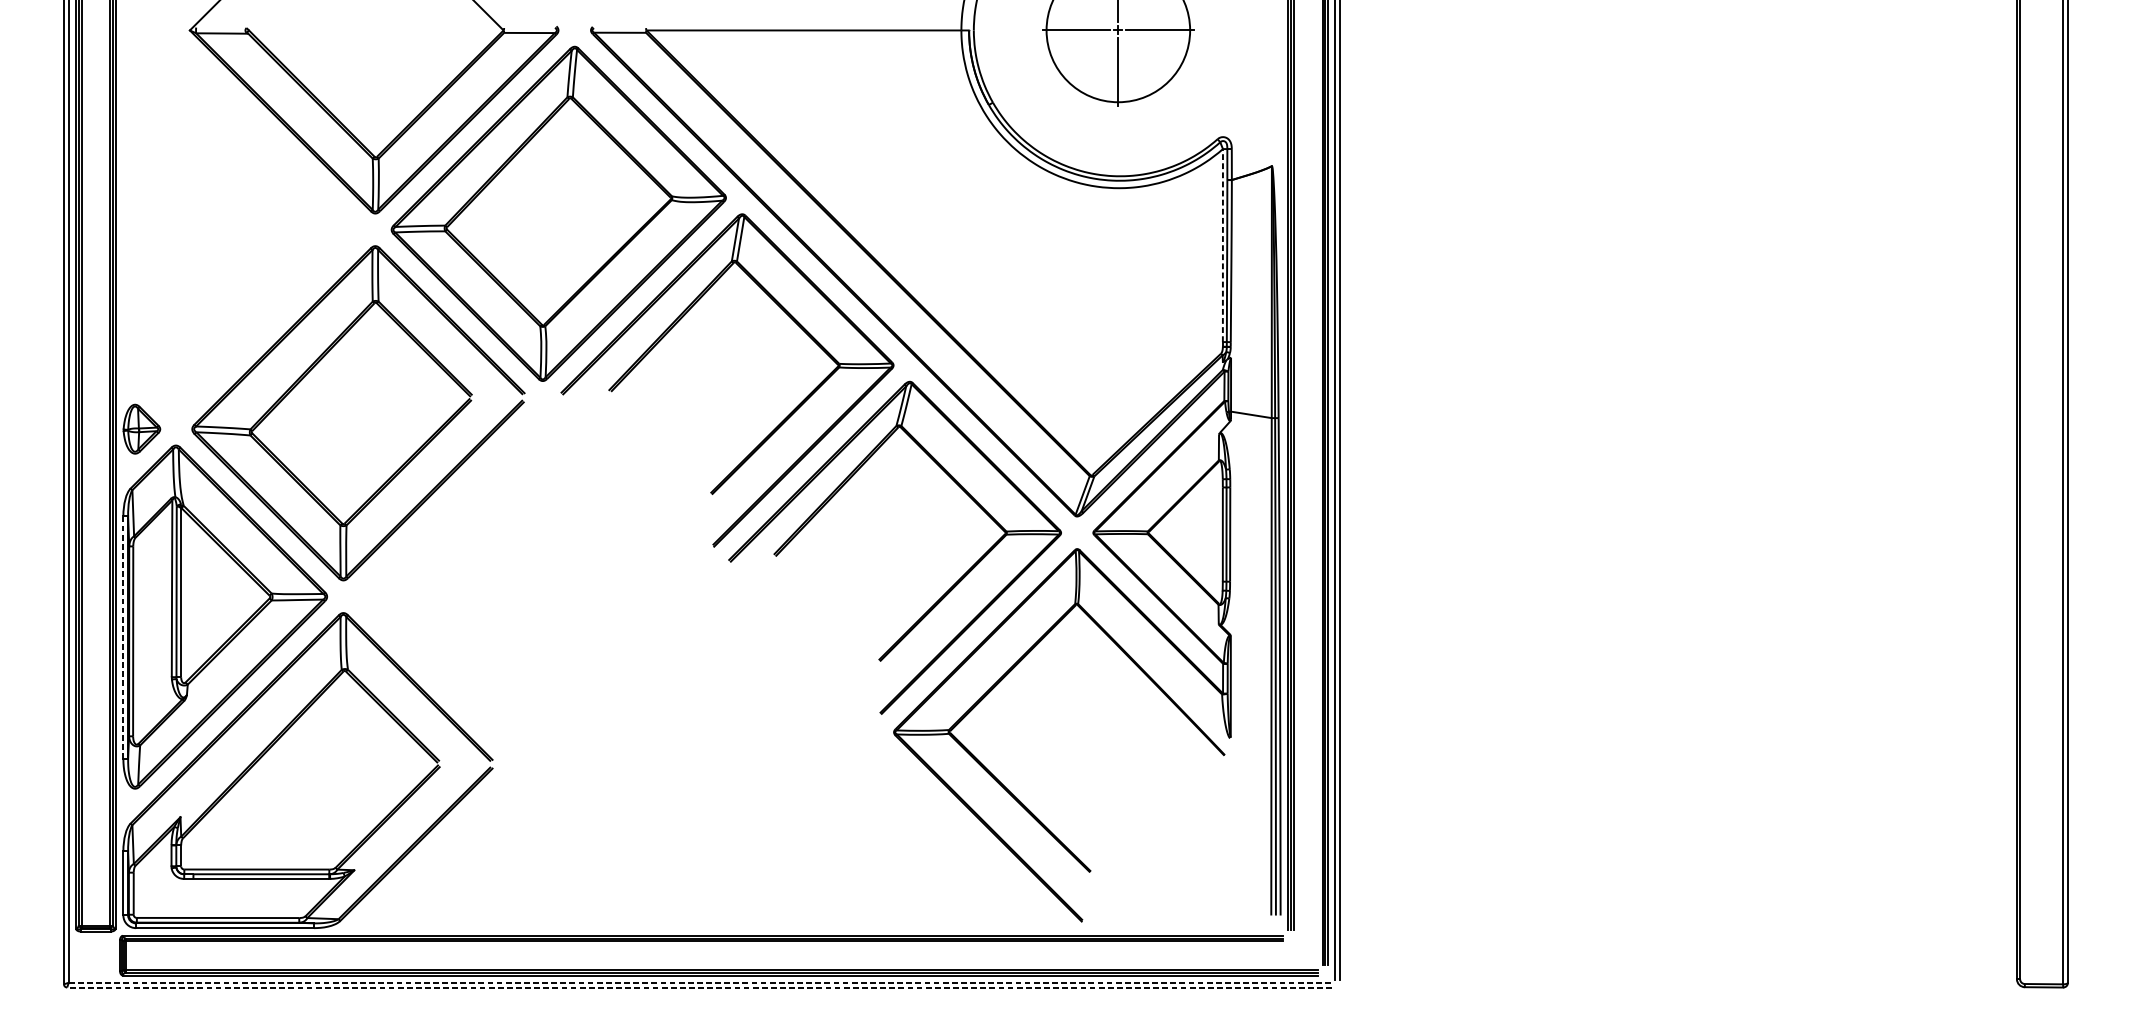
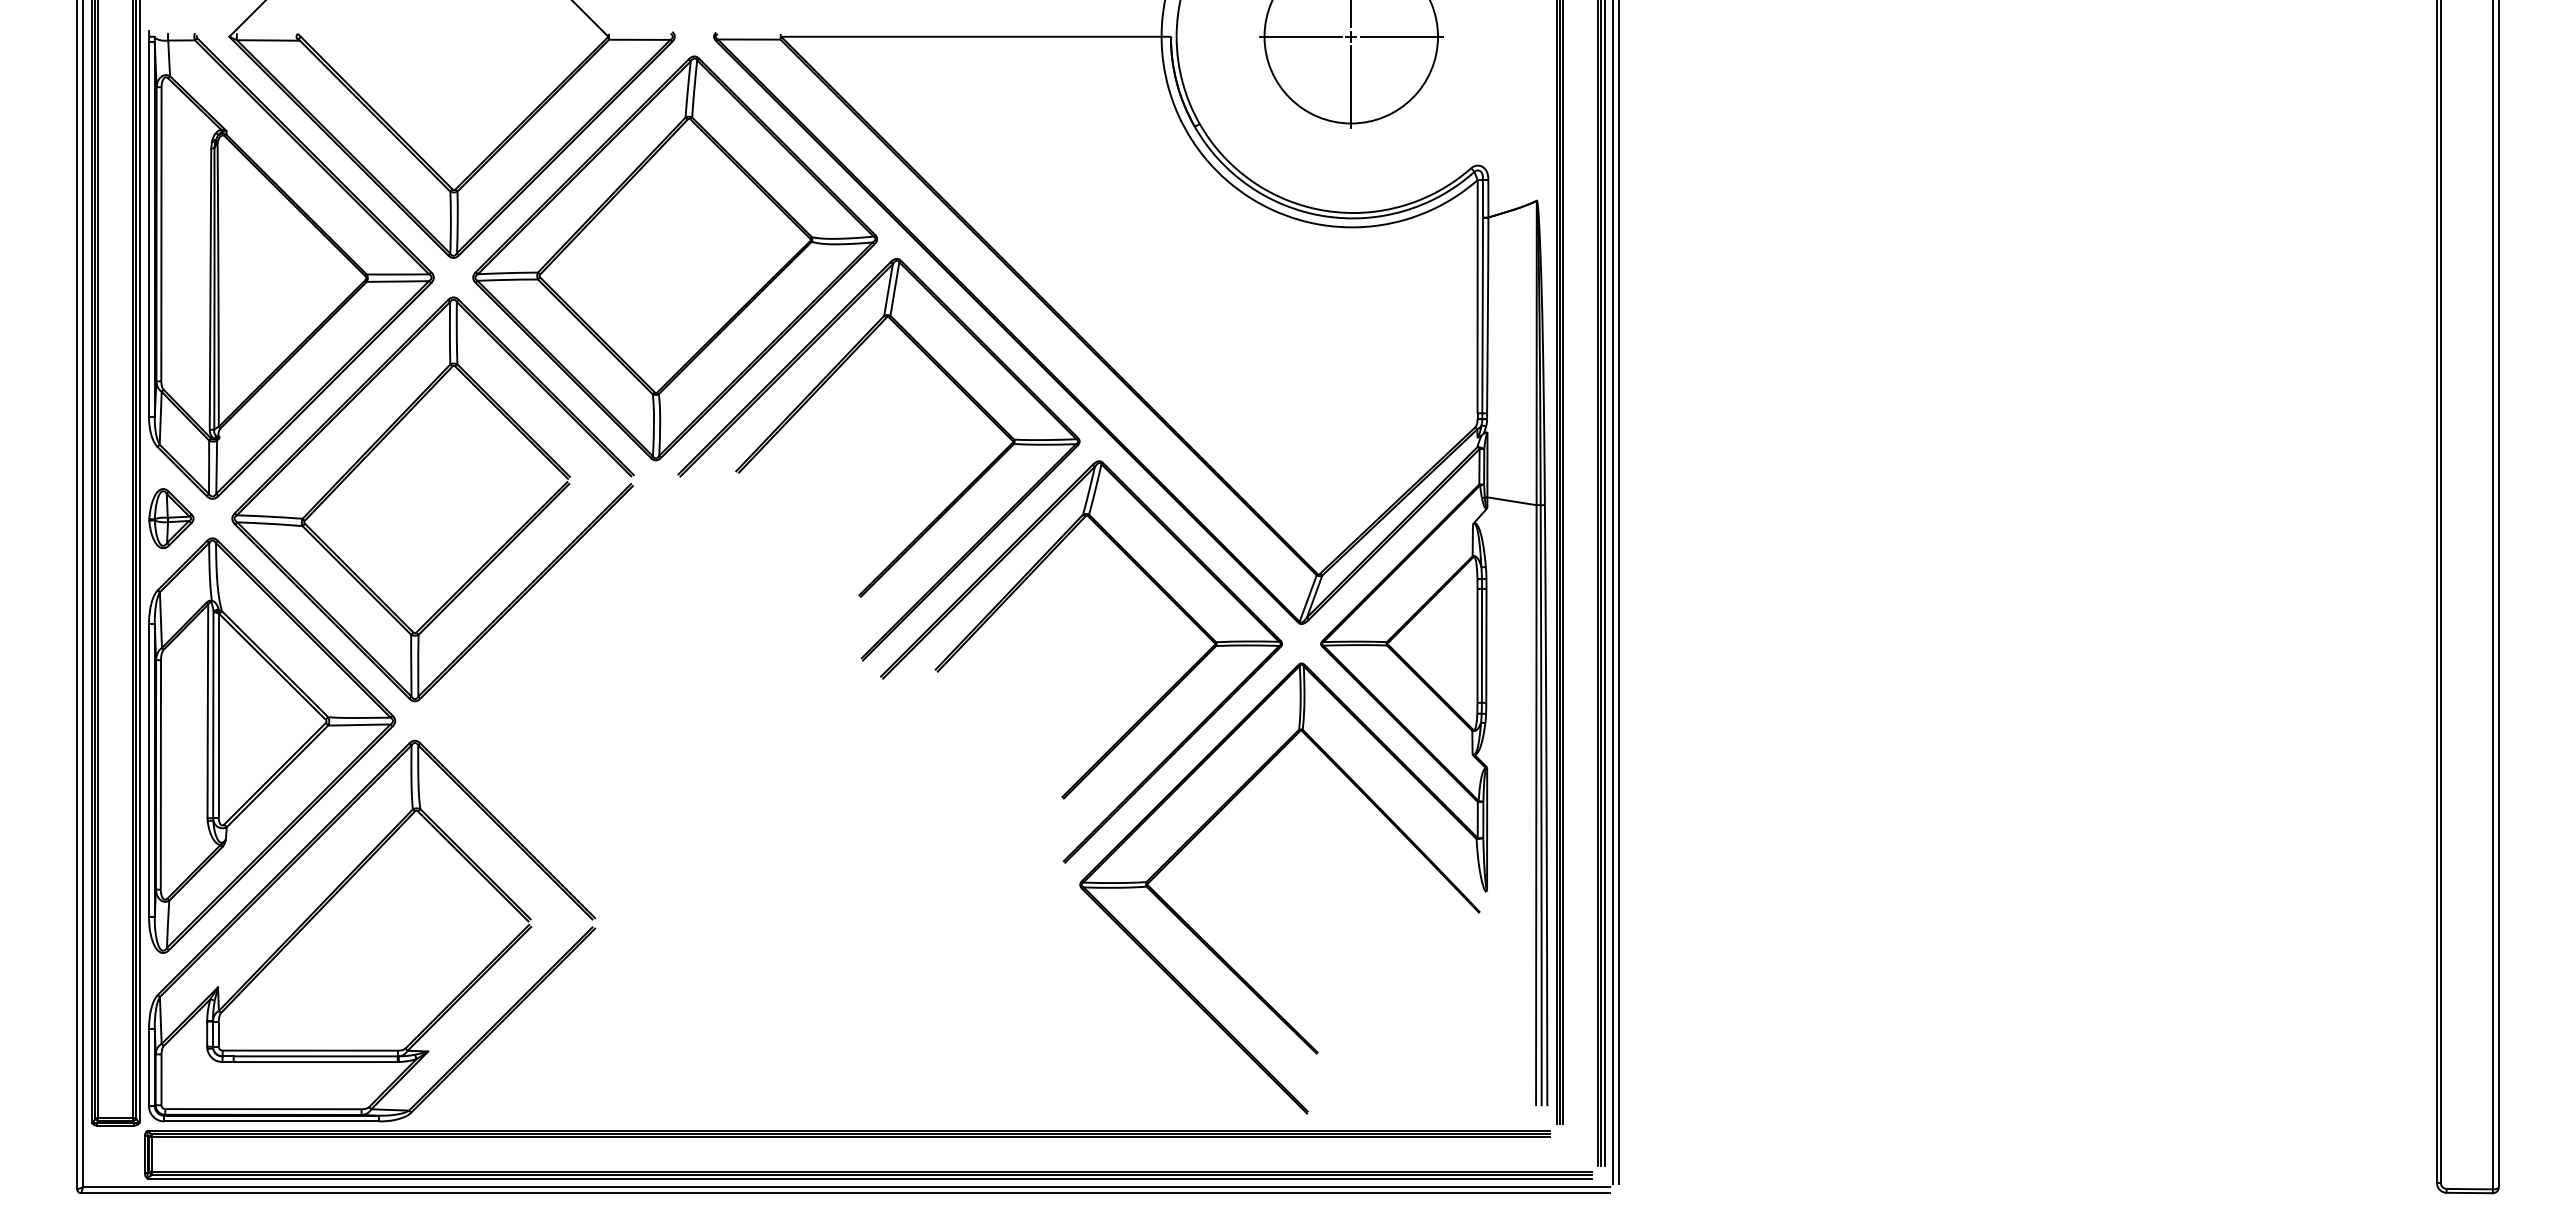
part: (241, 218) -> (291, 264), added
line: (1222, 243) -> (1477, 294), dashed -> solid
line: (123, 637) -> (149, 770), dashed -> solid
line: (700, 982) -> (846, 1187), dashed -> solid
line: (698, 987) -> (844, 1193), dashed -> solid

